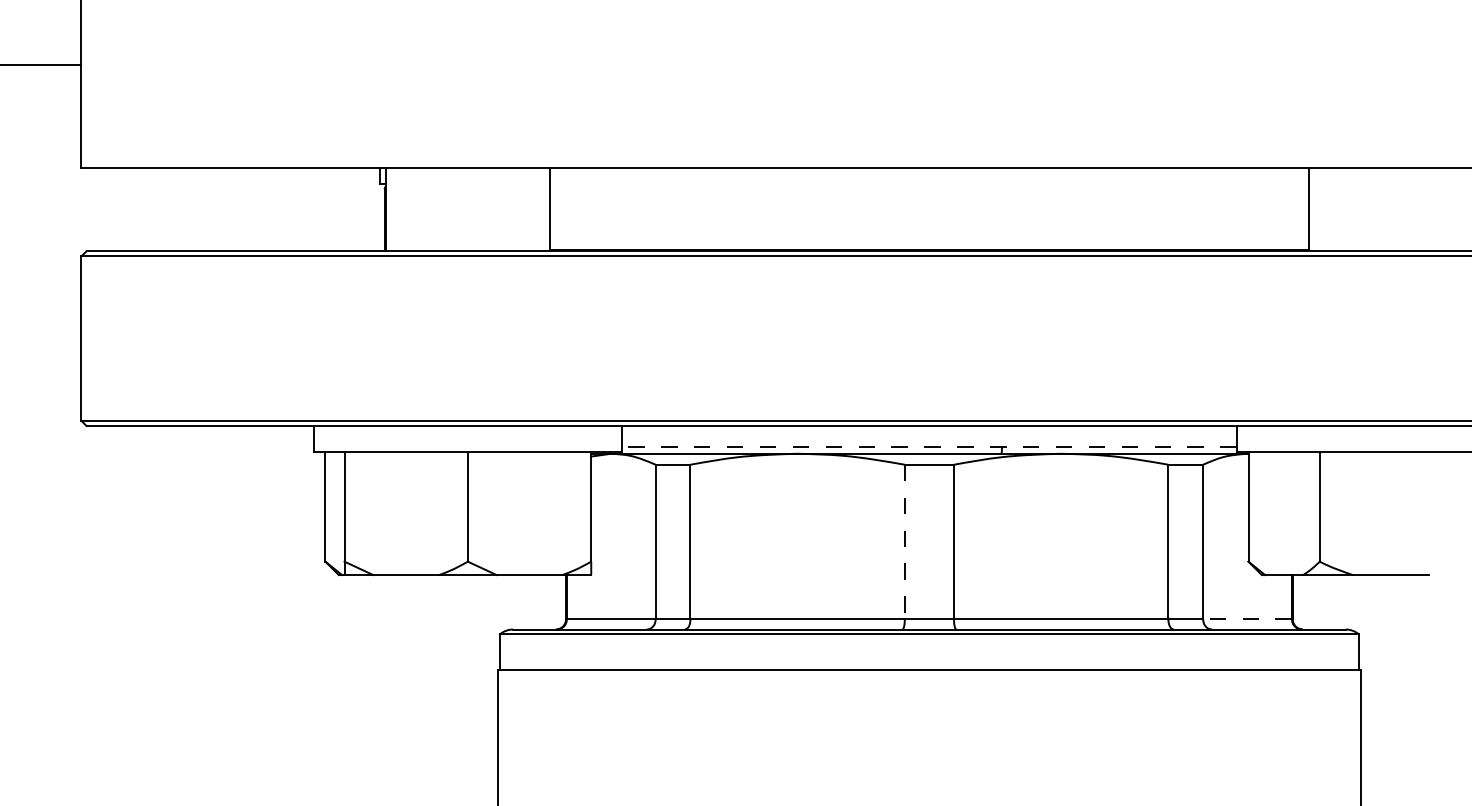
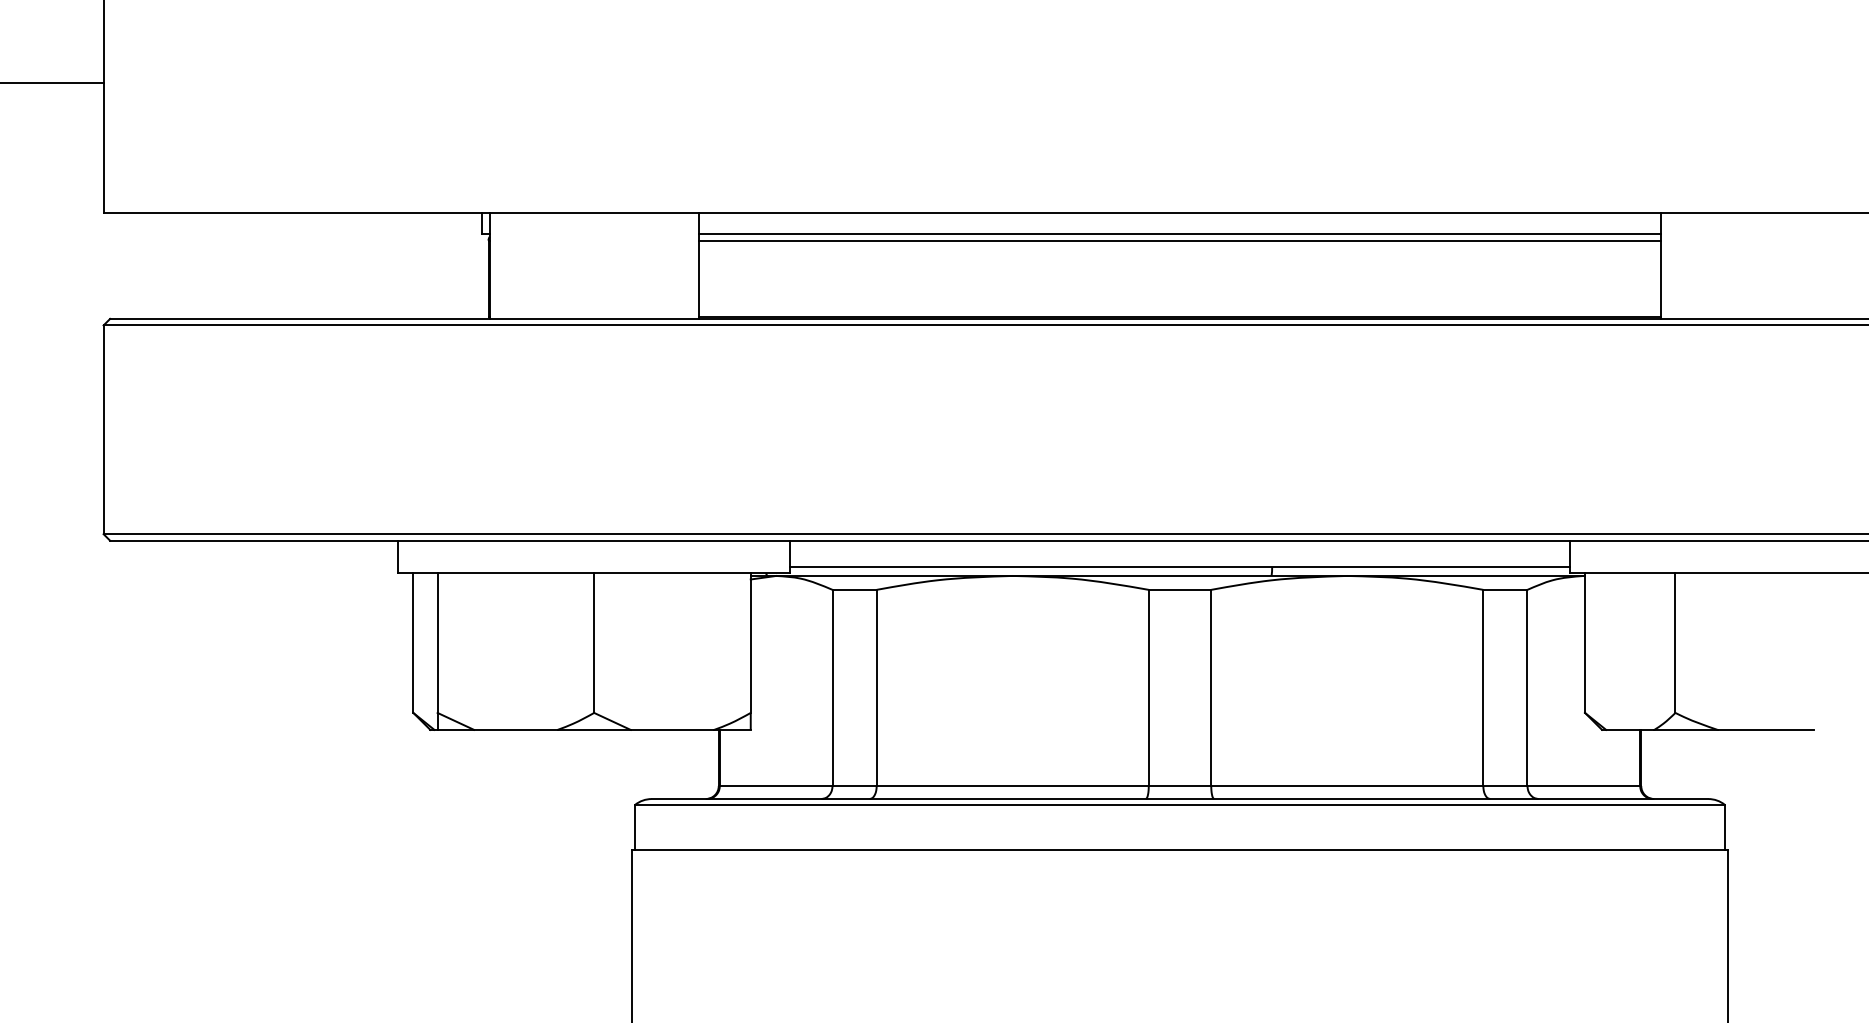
line: (929, 184) -> (1179, 234), added
line: (929, 189) -> (1179, 240), added
line: (929, 446) -> (1179, 566), dashed -> solid
line: (904, 542) -> (1148, 688), dashed -> solid
line: (1247, 619) -> (1583, 786), dashed -> solid

